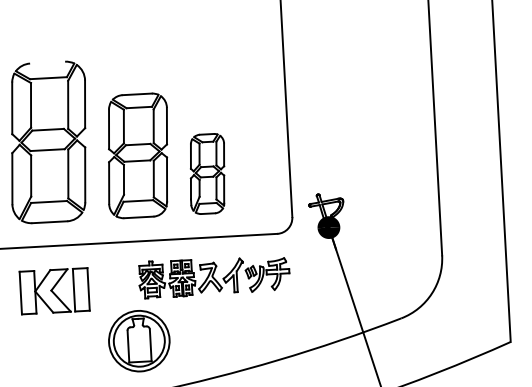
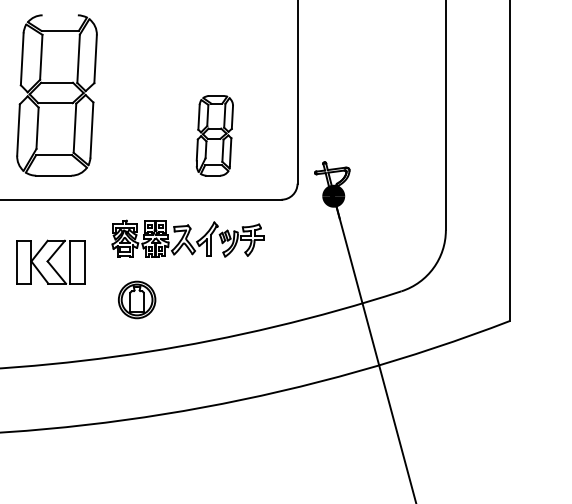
part: (137, 155) -> (145, 113), removed
part: (213, 275) -> (187, 238), moved
part: (54, 290) -> (50, 261), moved
part: (138, 340) -> (136, 299), size x0.6

